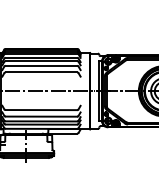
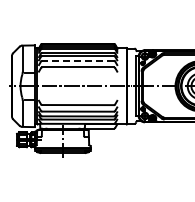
line: (41, 65) -> (78, 60), solid -> dashed

